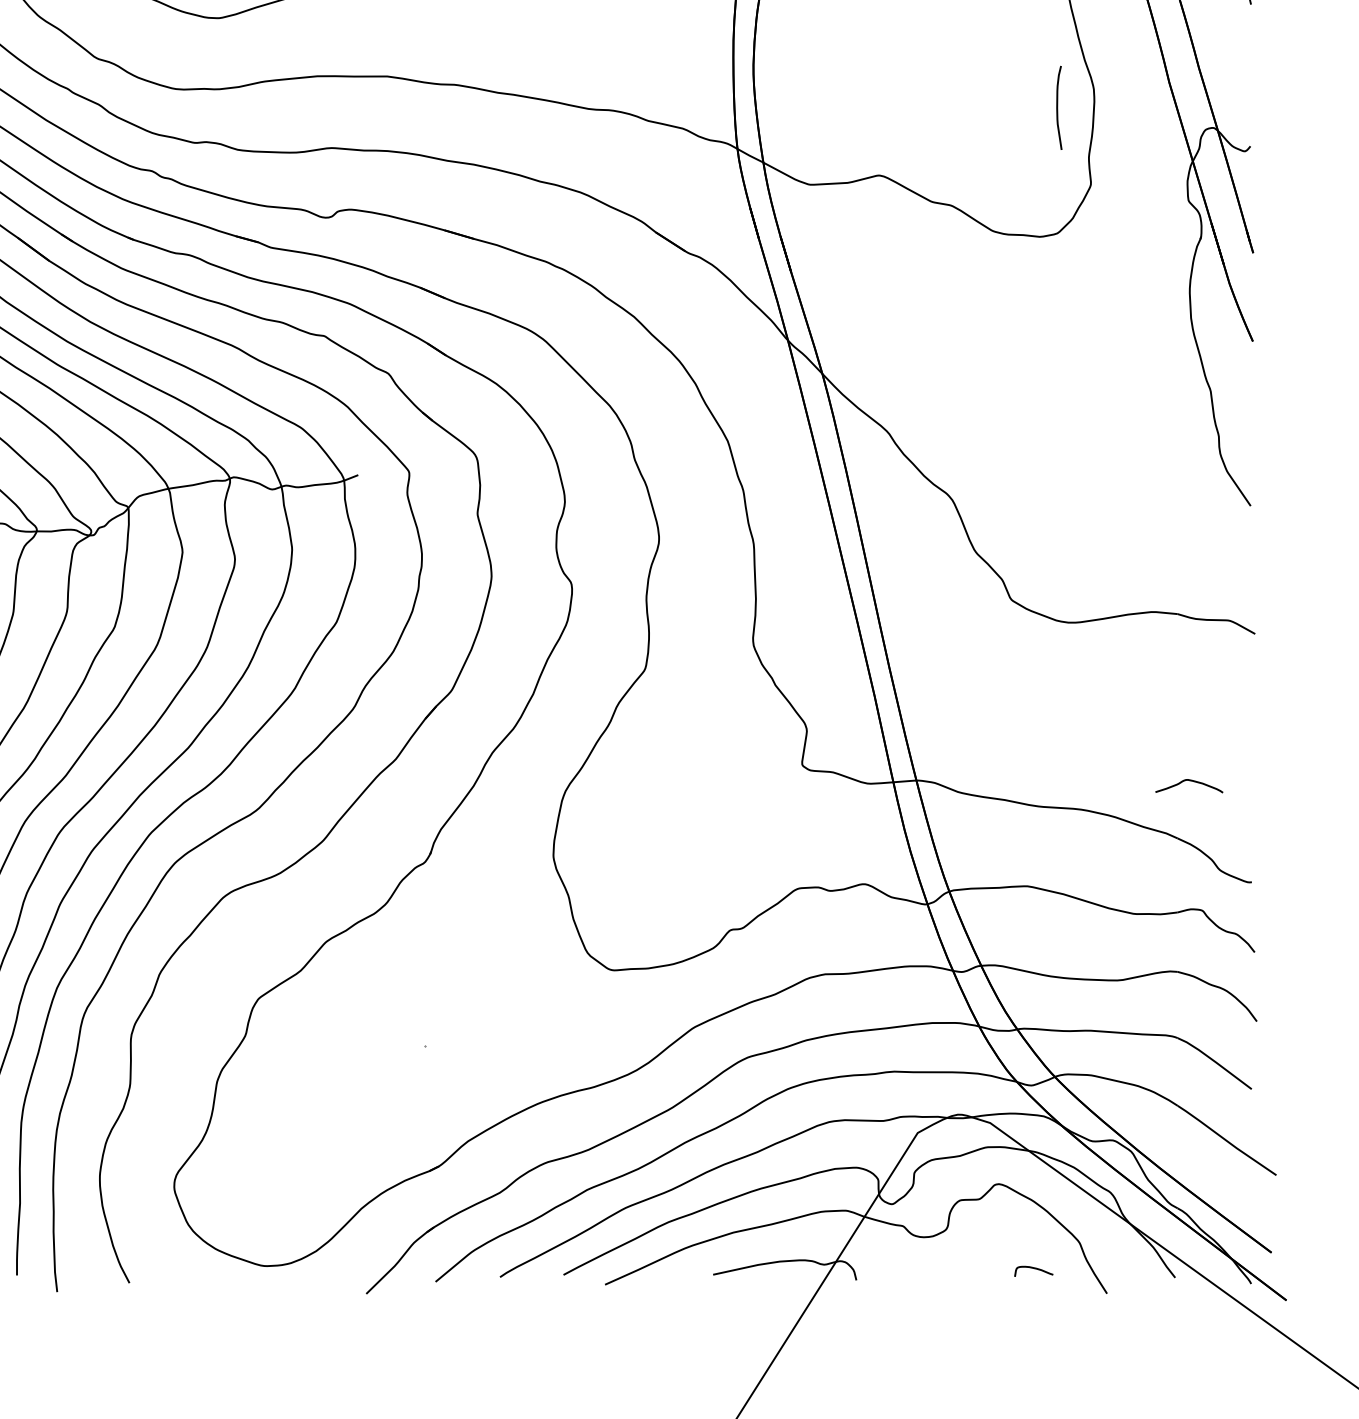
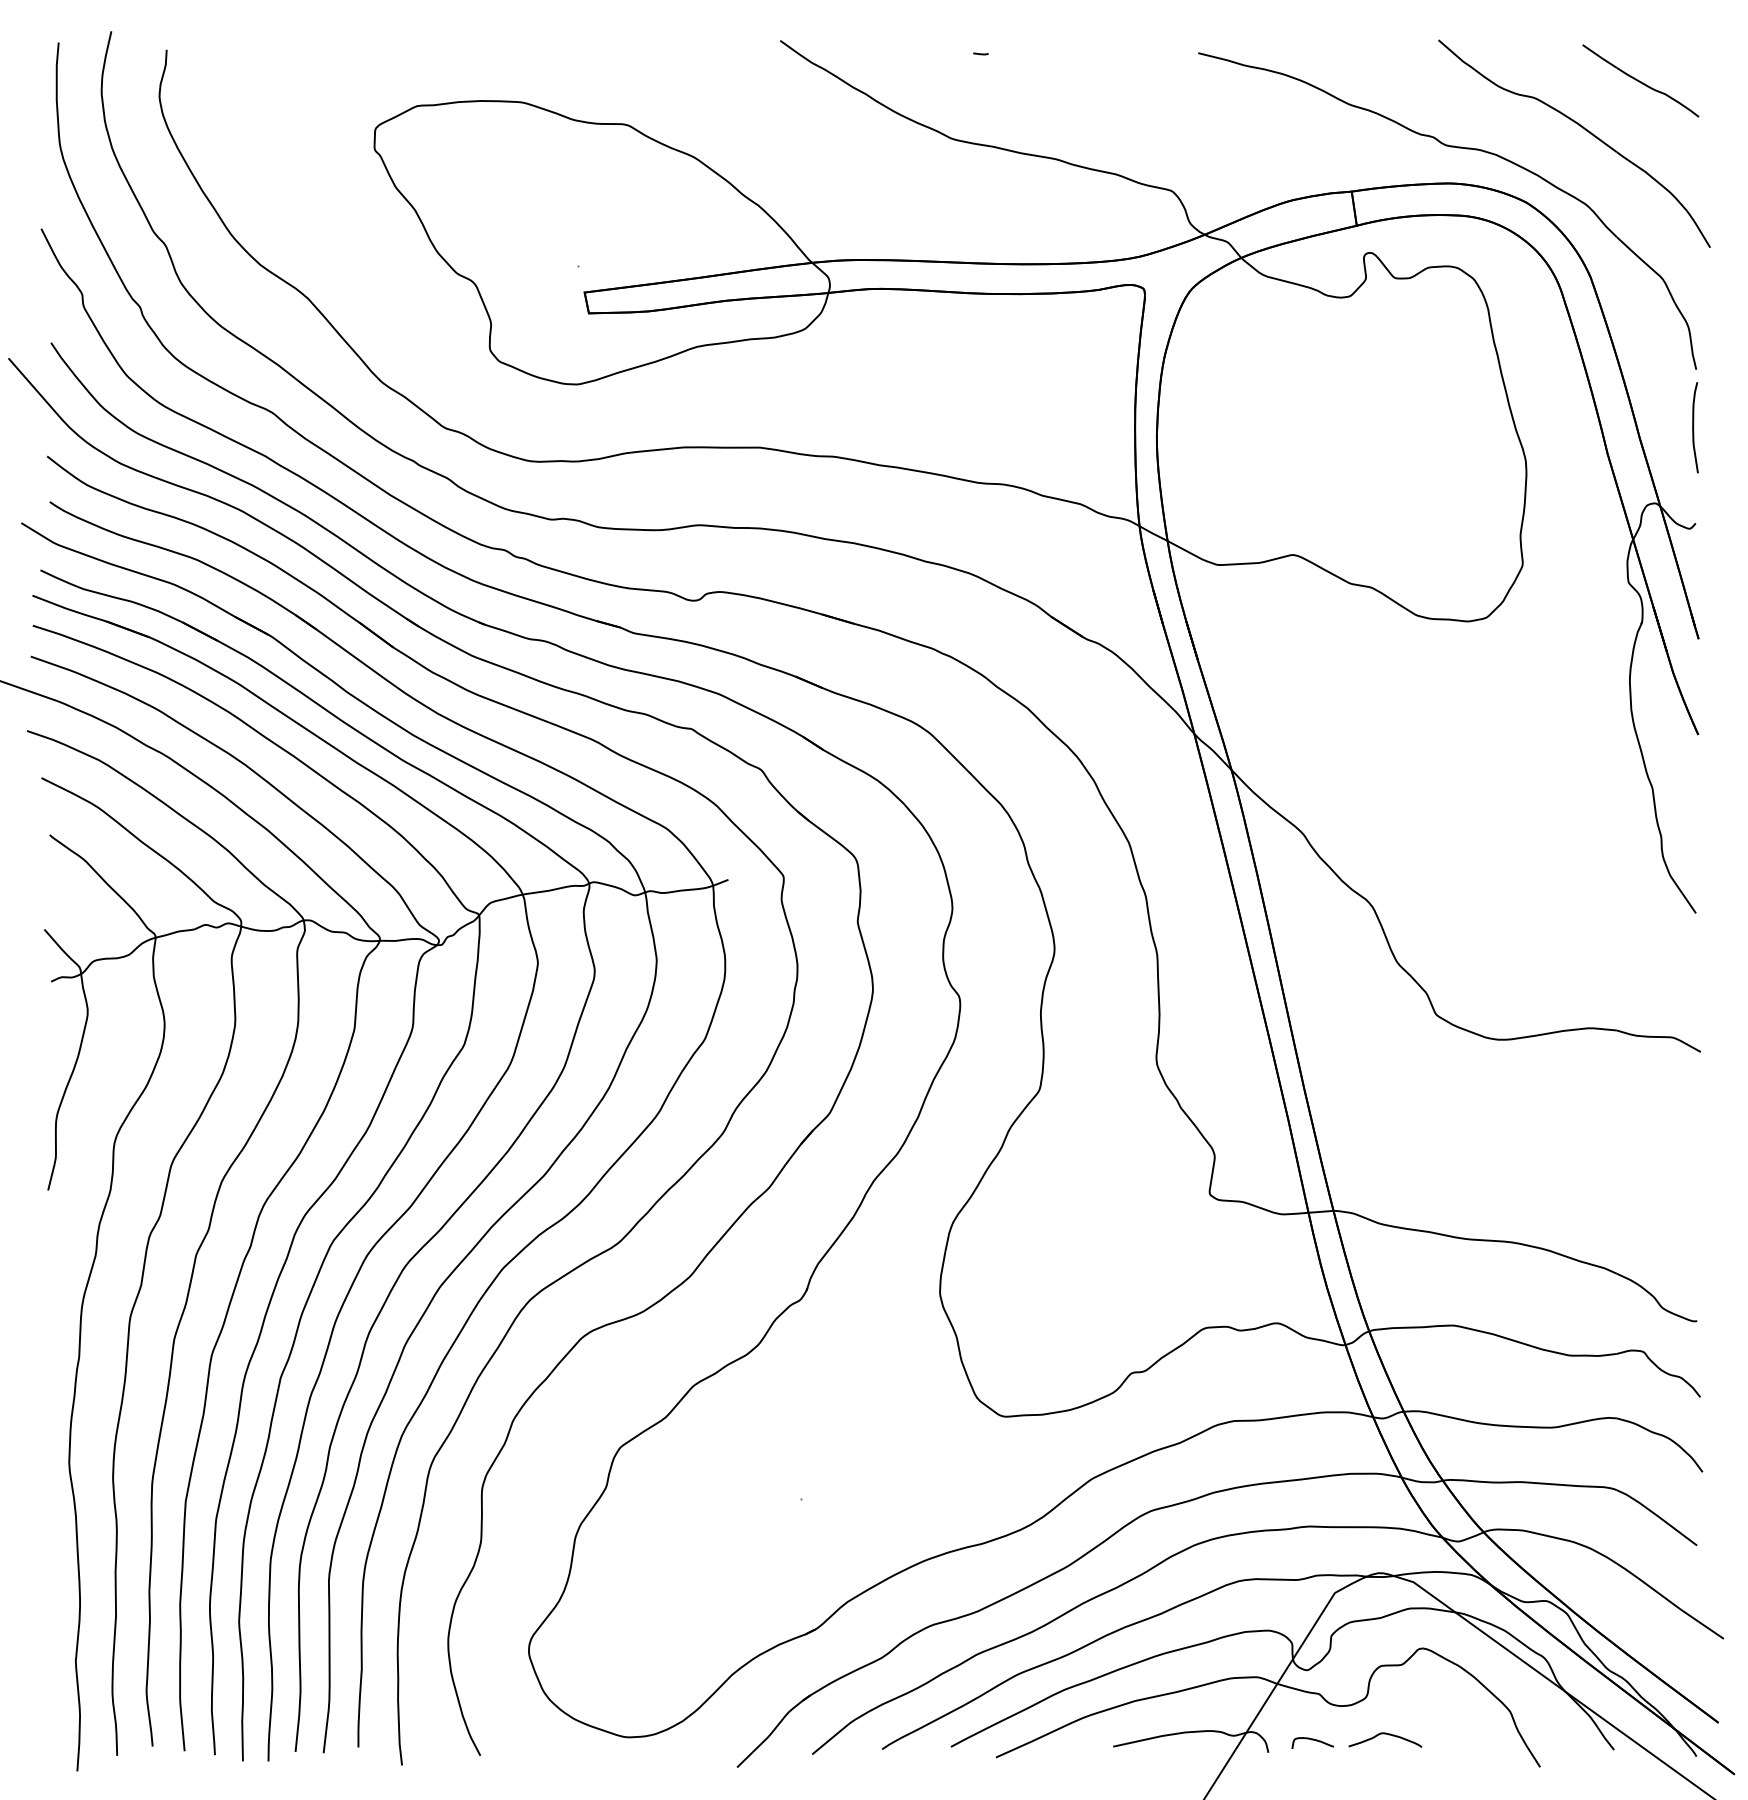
curve: (1057, 107) -> (1693, 427), moved
curve: (1189, 781) -> (1385, 1734), moved
curve: (1033, 1269) -> (1312, 1740), moved

